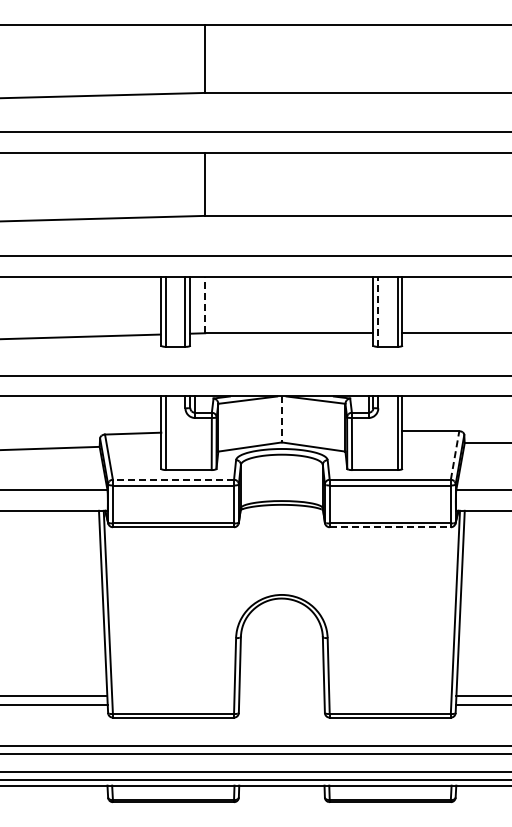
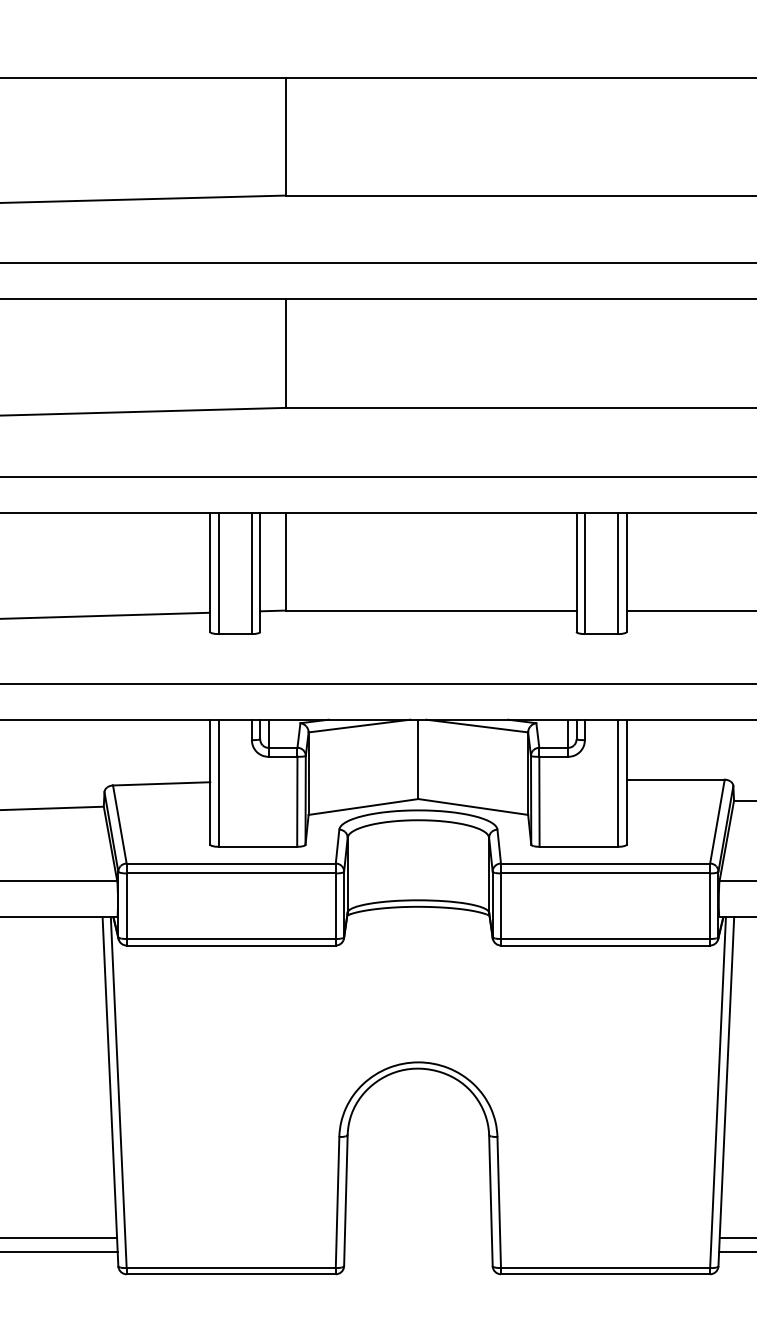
line: (205, 304) -> (286, 560), dashed -> solid
line: (378, 311) -> (585, 572), dashed -> solid
line: (281, 419) -> (417, 759), dashed -> solid
line: (455, 455) -> (718, 821), dashed -> solid
line: (173, 479) -> (231, 863), dashed -> solid
line: (390, 527) -> (605, 945), dashed -> solid

